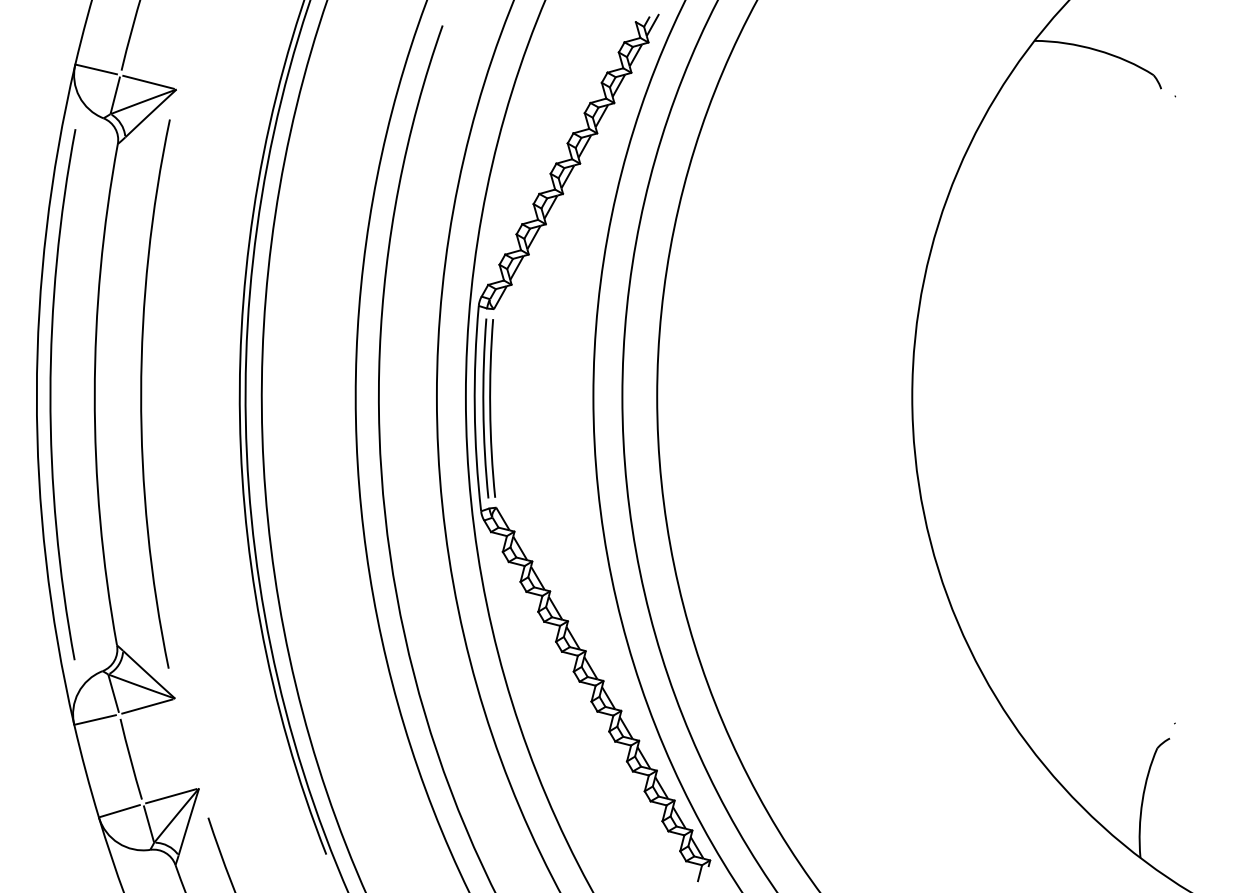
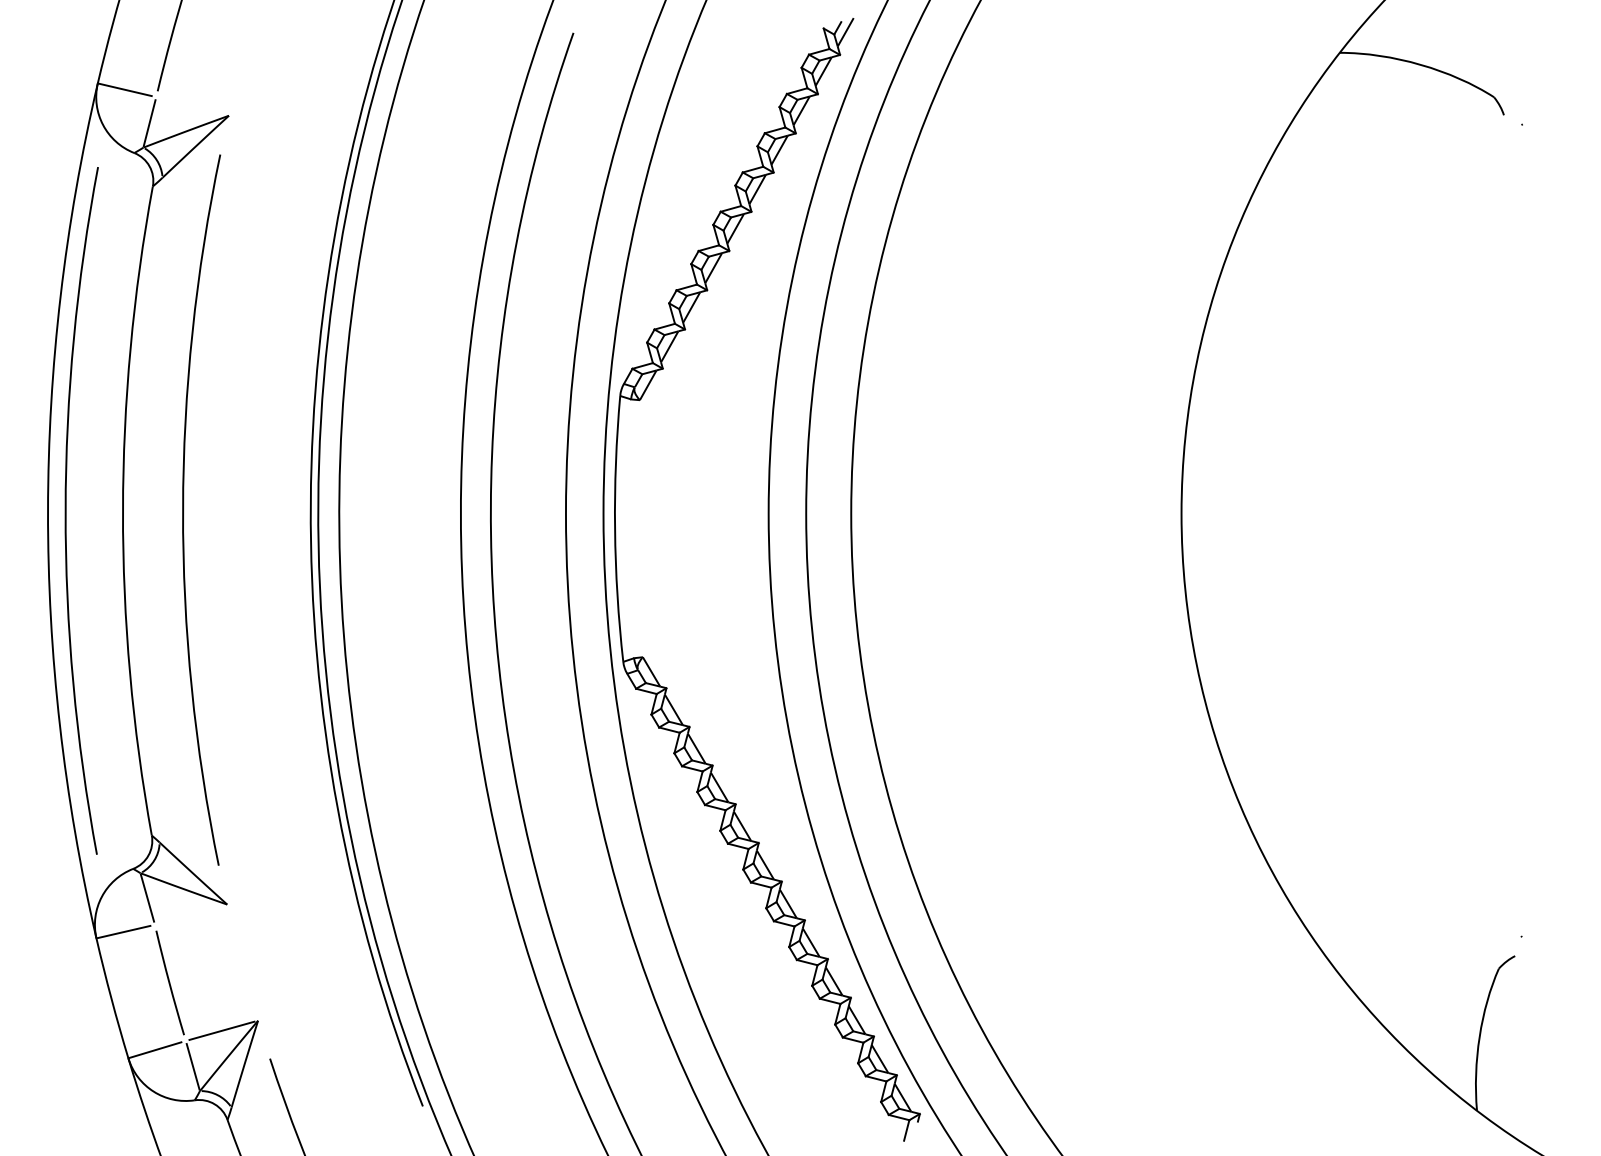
line: (148, 82) -> (192, 106), removed
part: (489, 408) -> (633, 528), removed
line: (146, 706) -> (190, 914), removed

